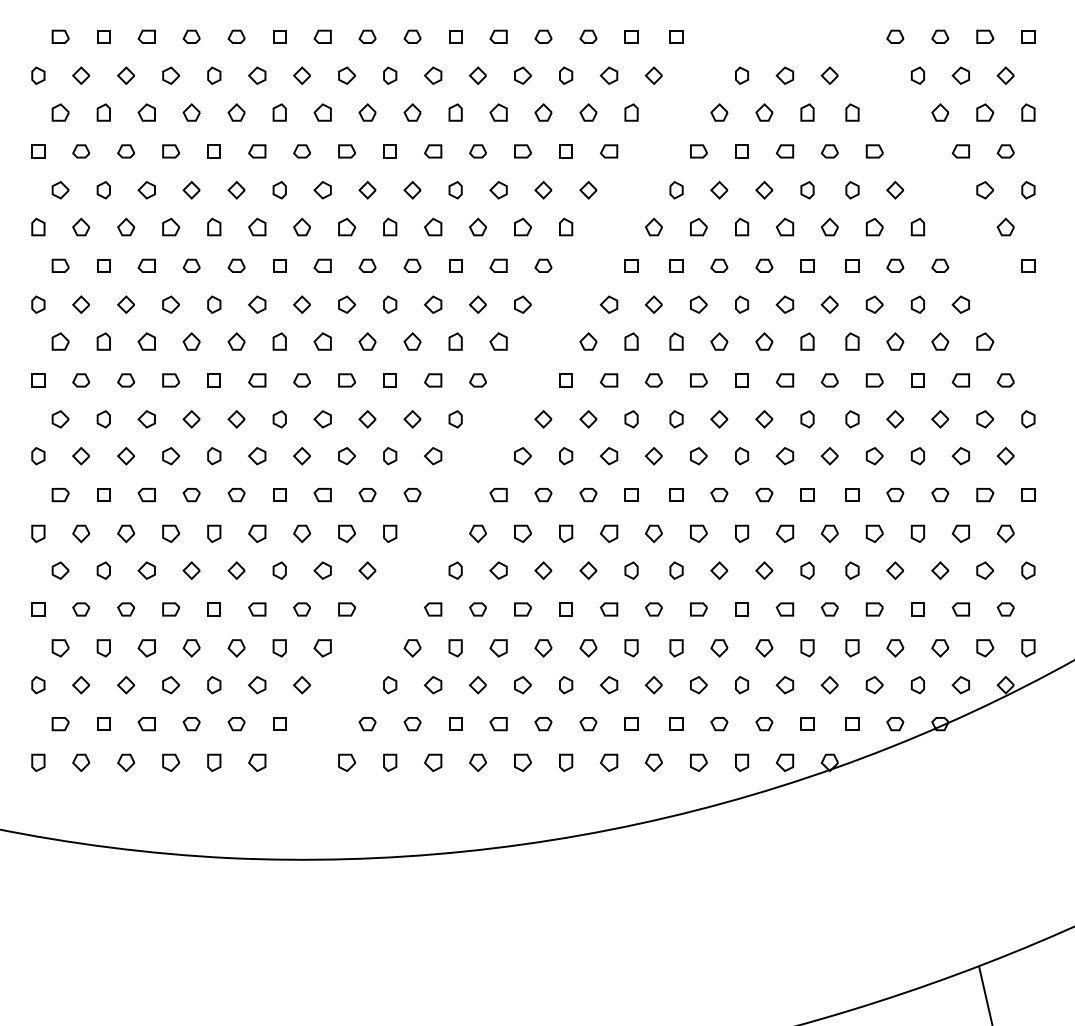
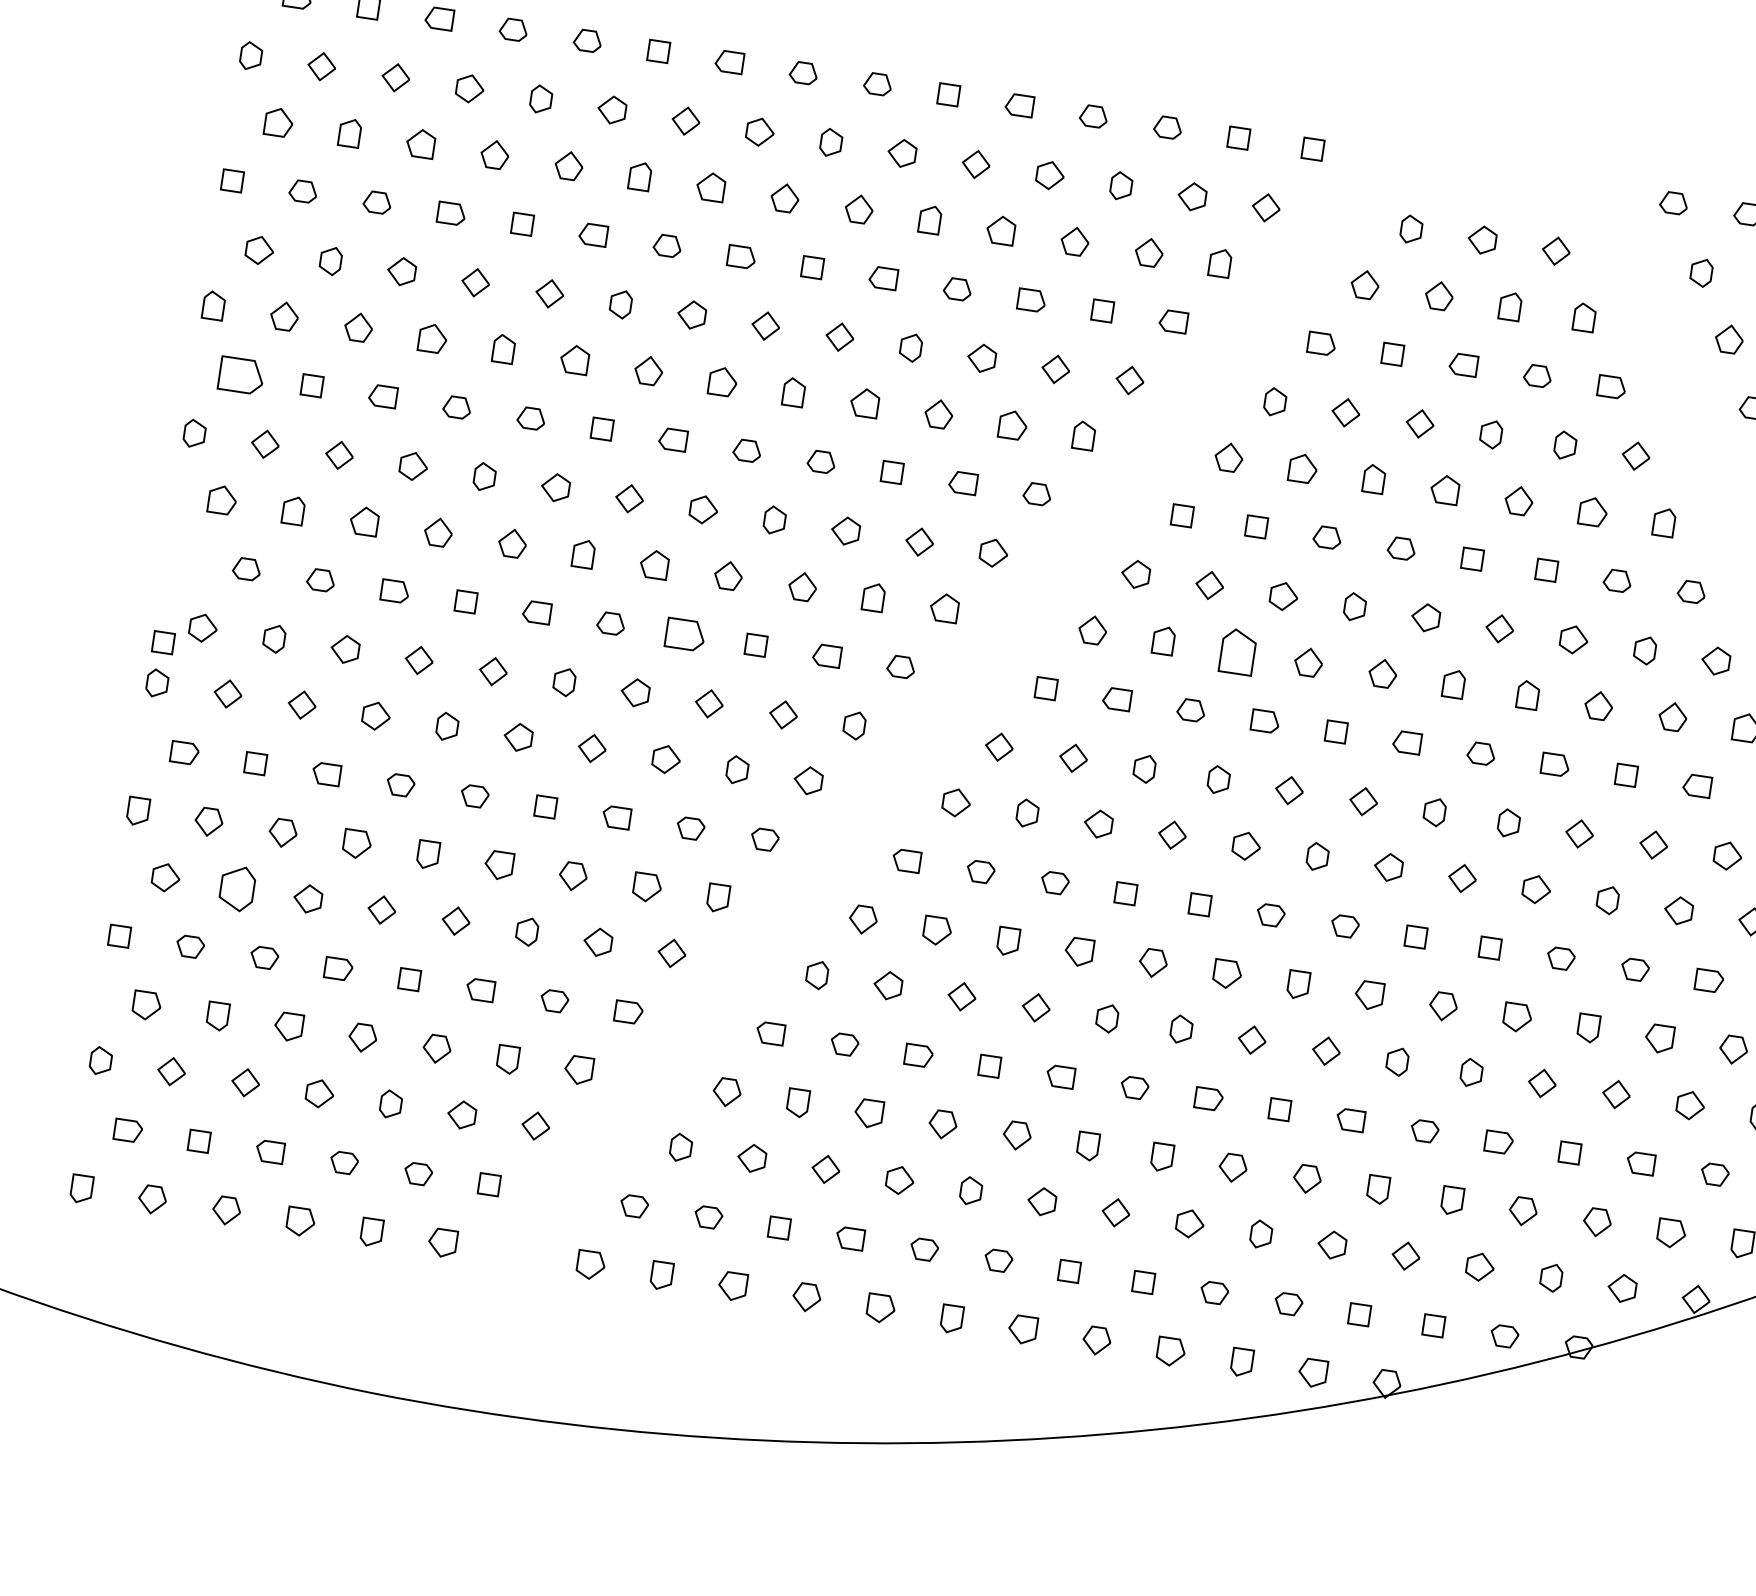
part: (60, 265) -> (240, 374), size x1.6
part: (676, 341) -> (1237, 651), size x1.6
part: (38, 380) -> (163, 642), moved
part: (346, 380) -> (684, 634), size x1.4
part: (103, 570) -> (236, 888), size x1.6

